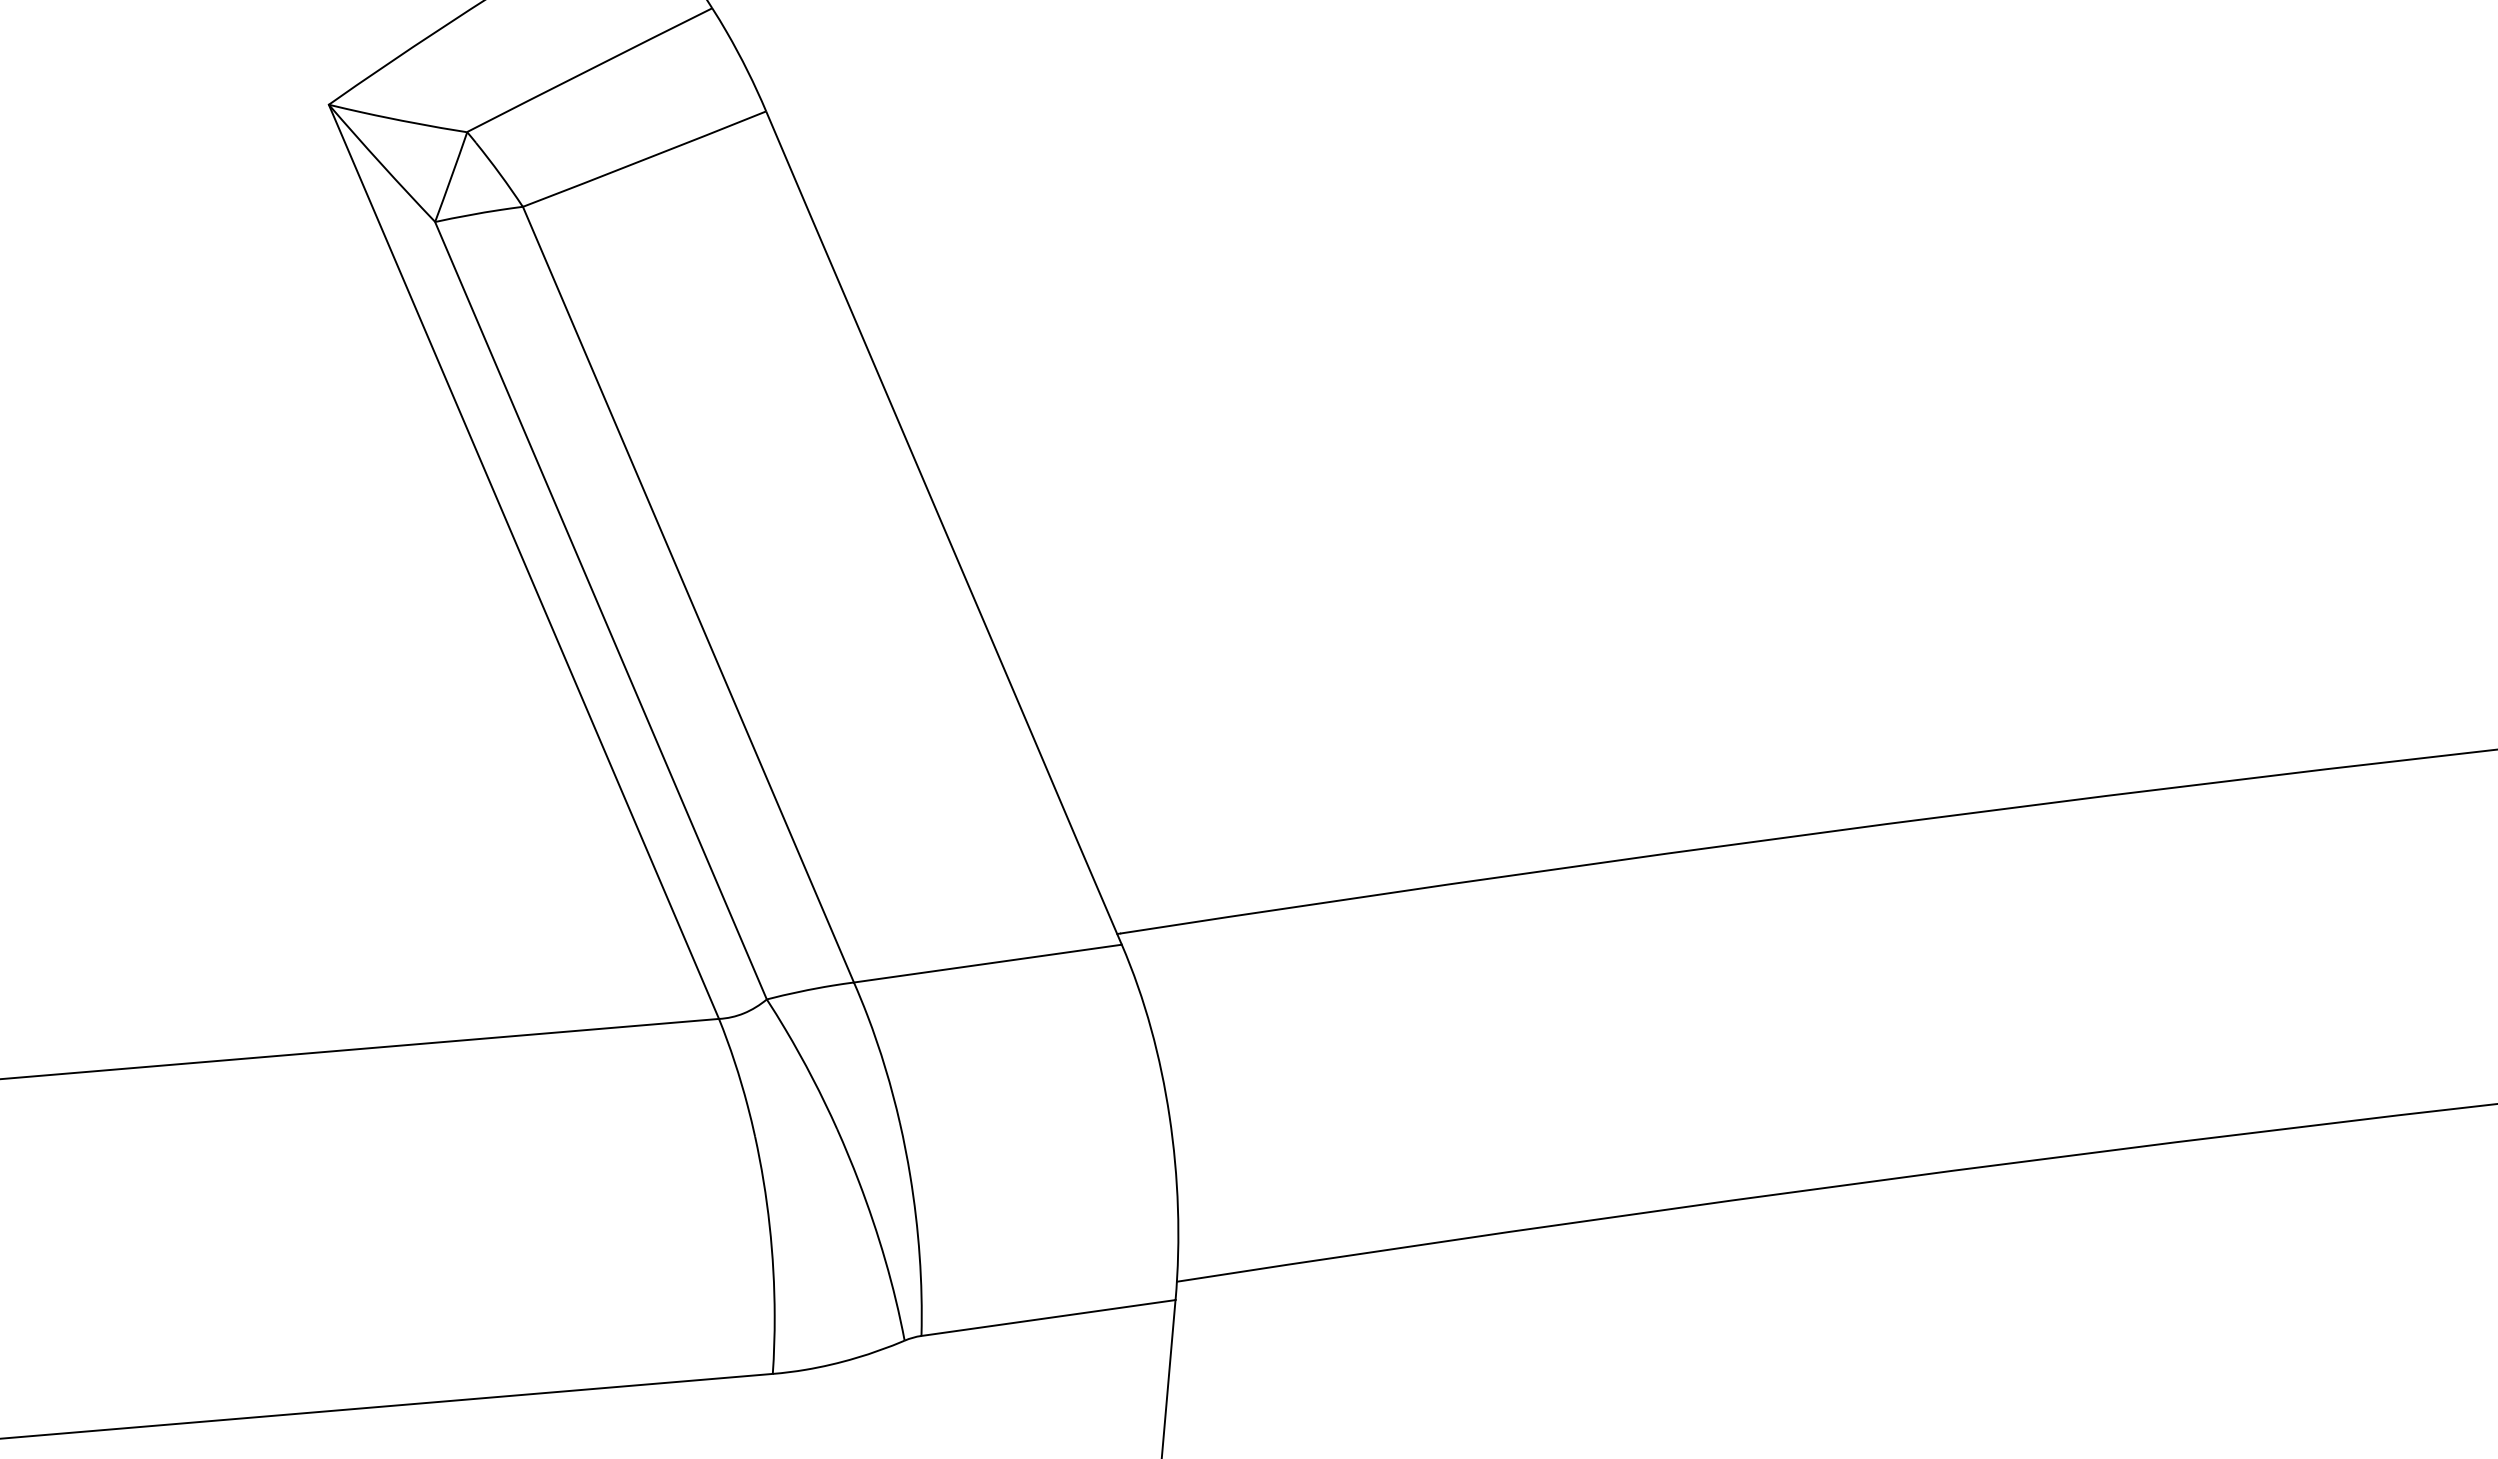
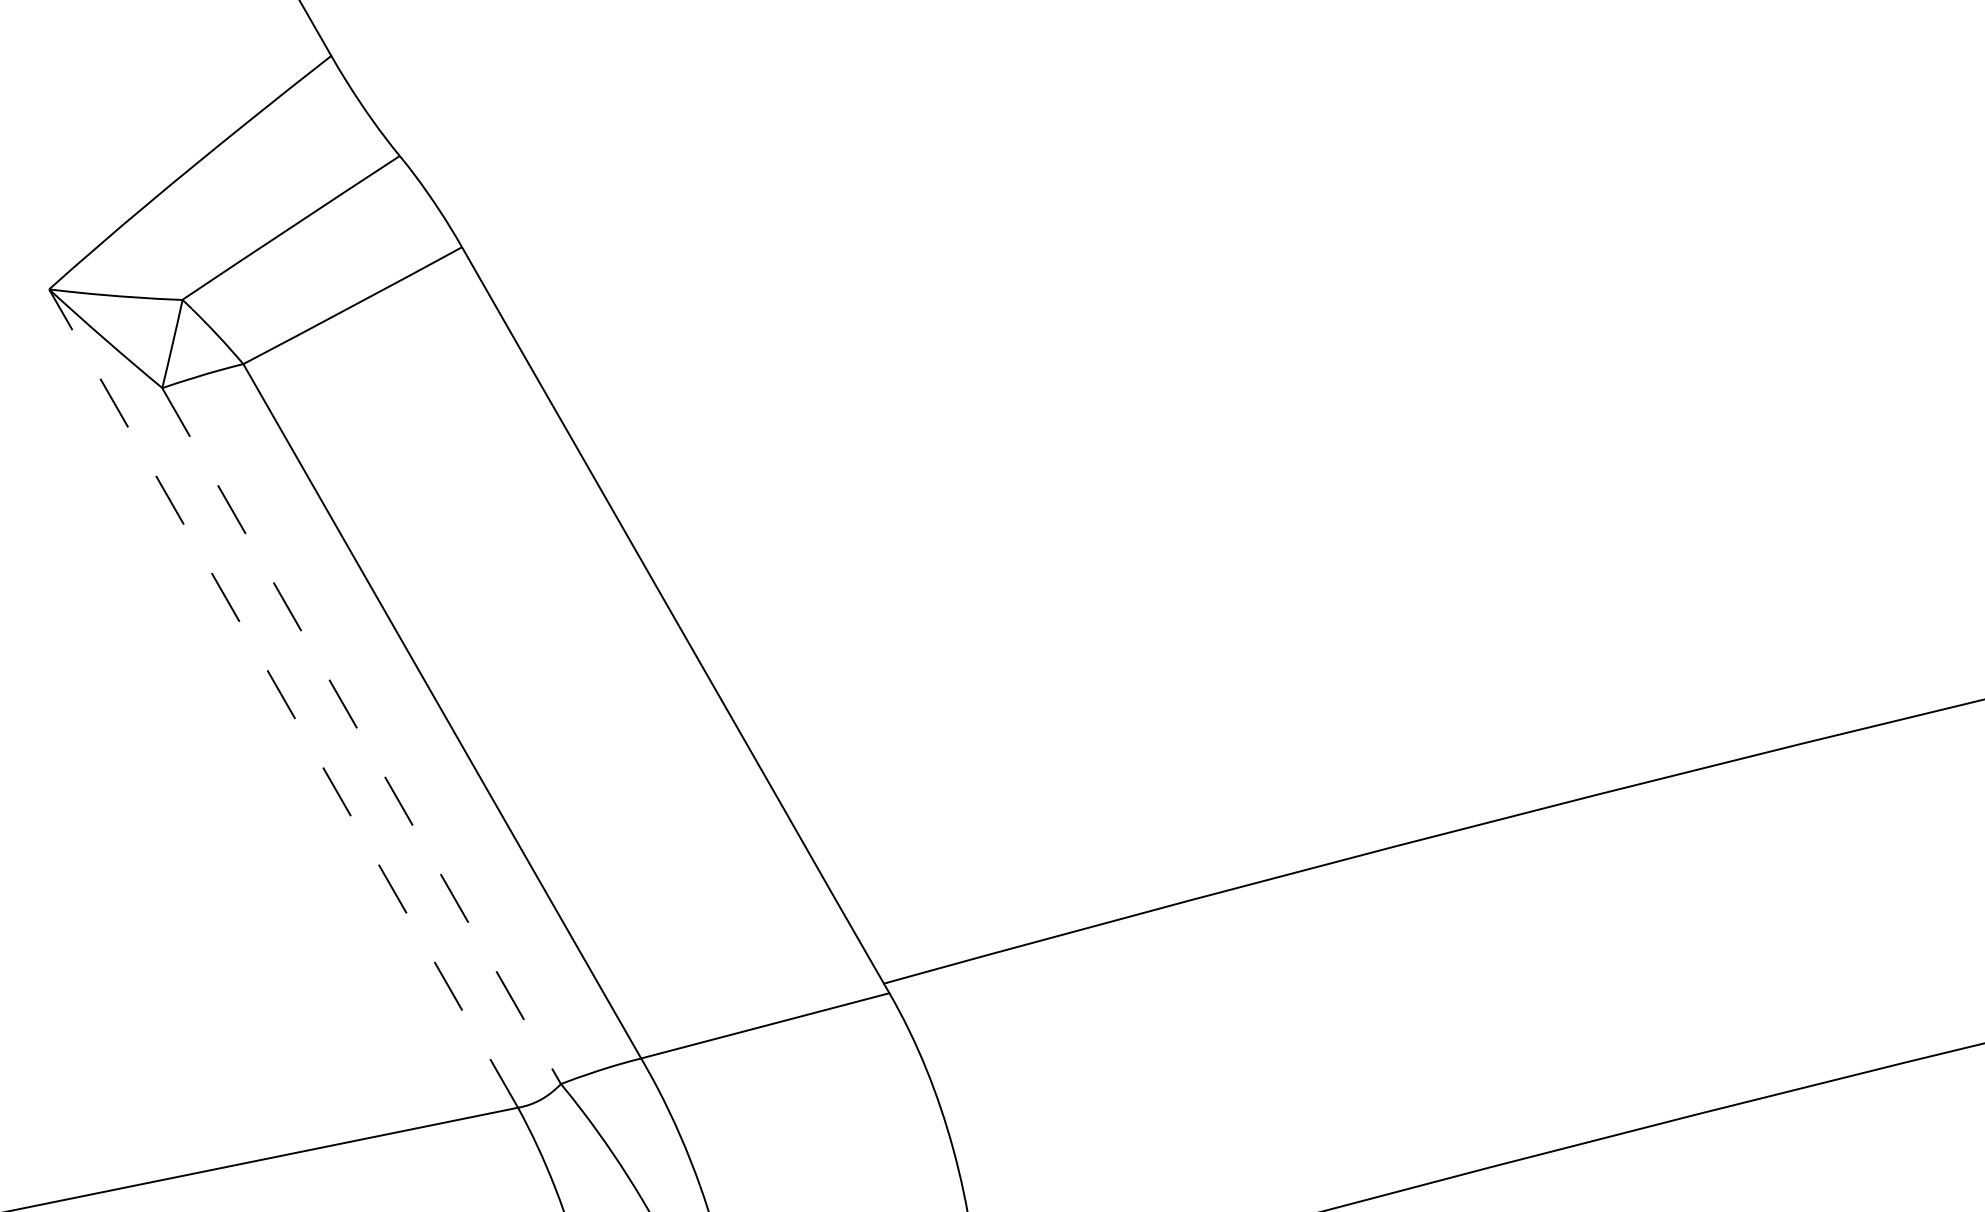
line: (523, 561) -> (283, 698), solid -> dashed
line: (600, 610) -> (361, 735), solid -> dashed

